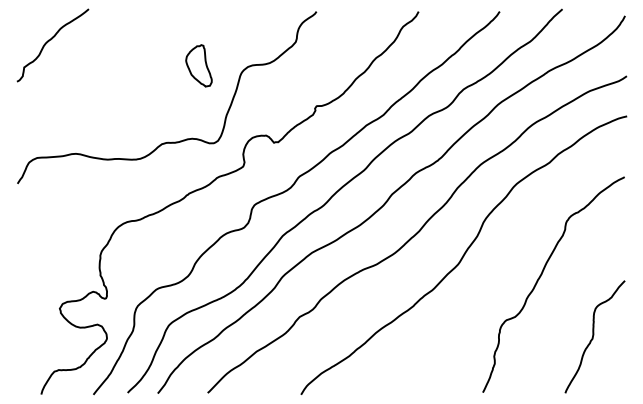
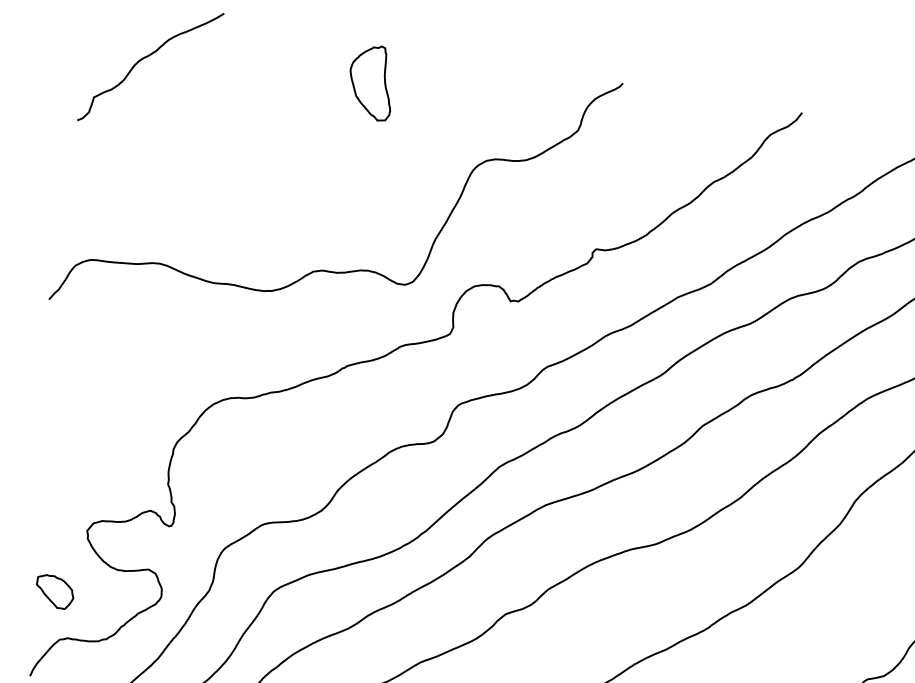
part: (198, 65) -> (370, 81), moved
part: (47, 345) -> (54, 591), added

